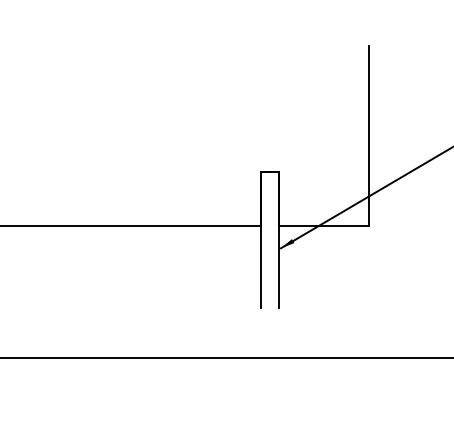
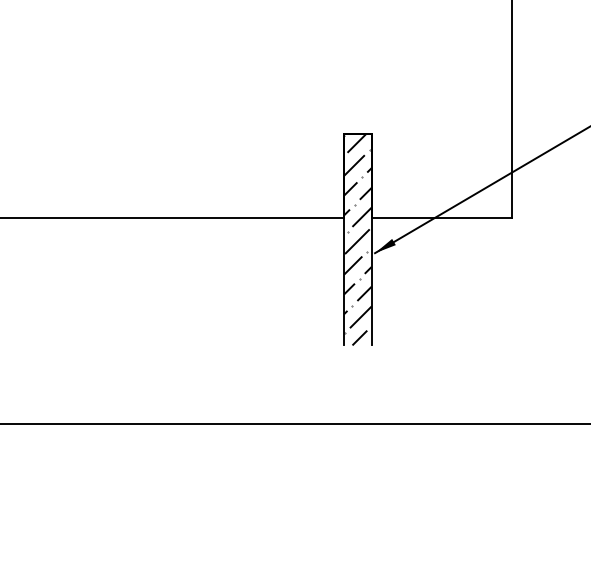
hatch: (269, 239) -> (357, 239), added

